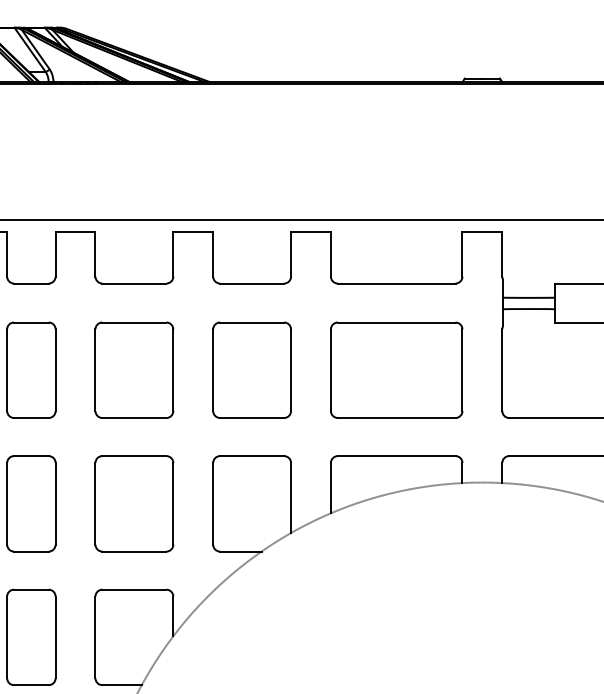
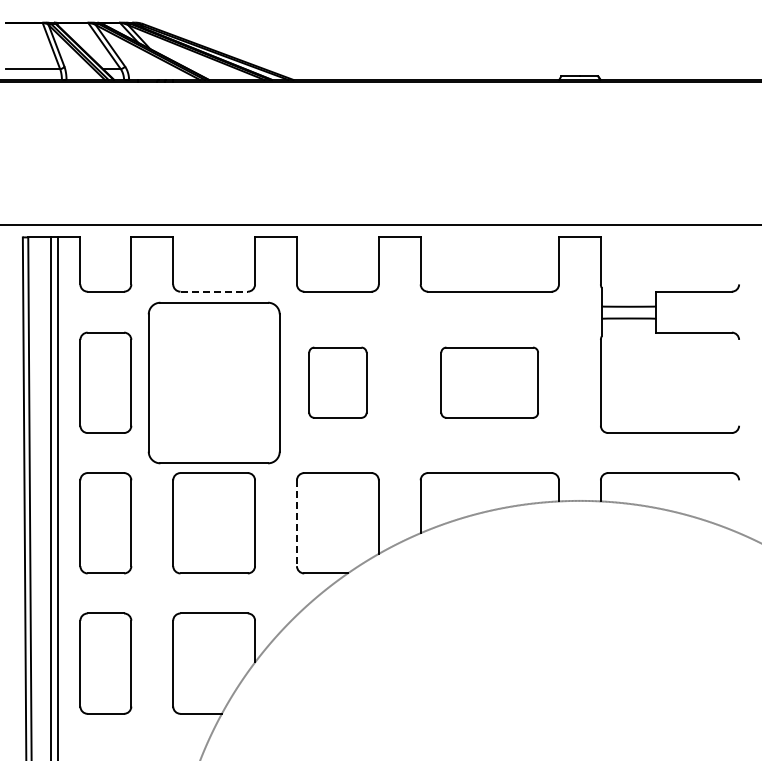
line: (134, 283) -> (214, 291), solid -> dashed
part: (133, 369) -> (213, 382), size x1.6
part: (251, 369) -> (337, 382), size x0.7
part: (396, 369) -> (489, 382), size x0.7
line: (212, 504) -> (296, 523), solid -> dashed

